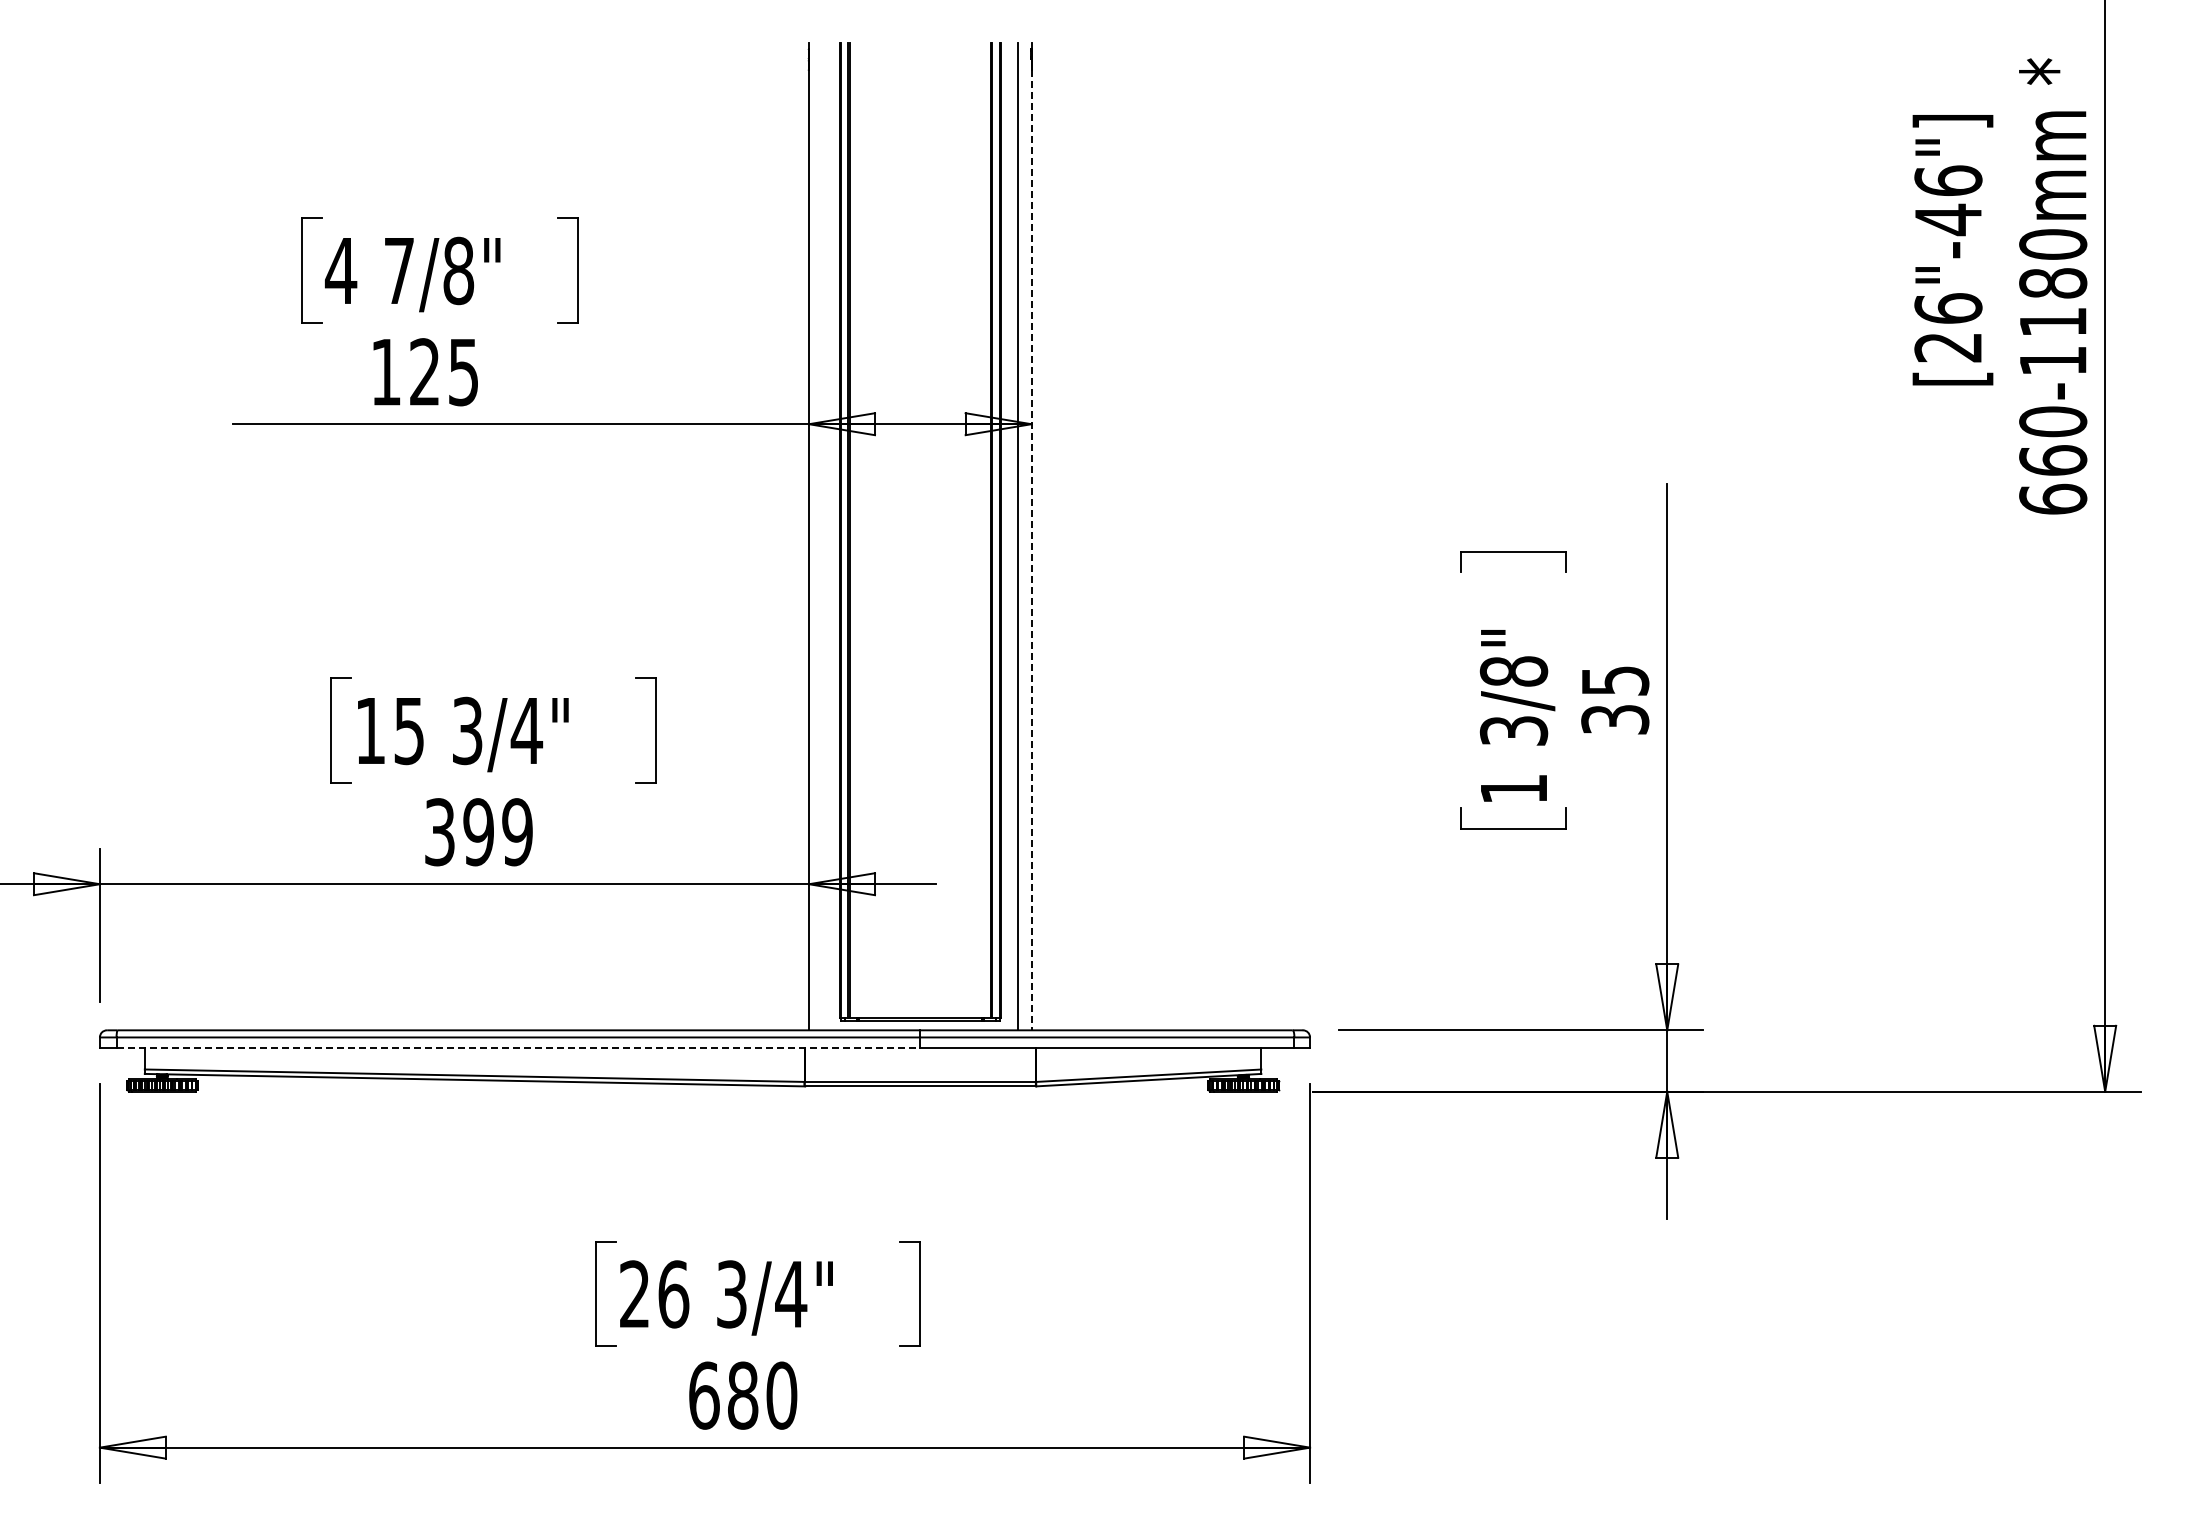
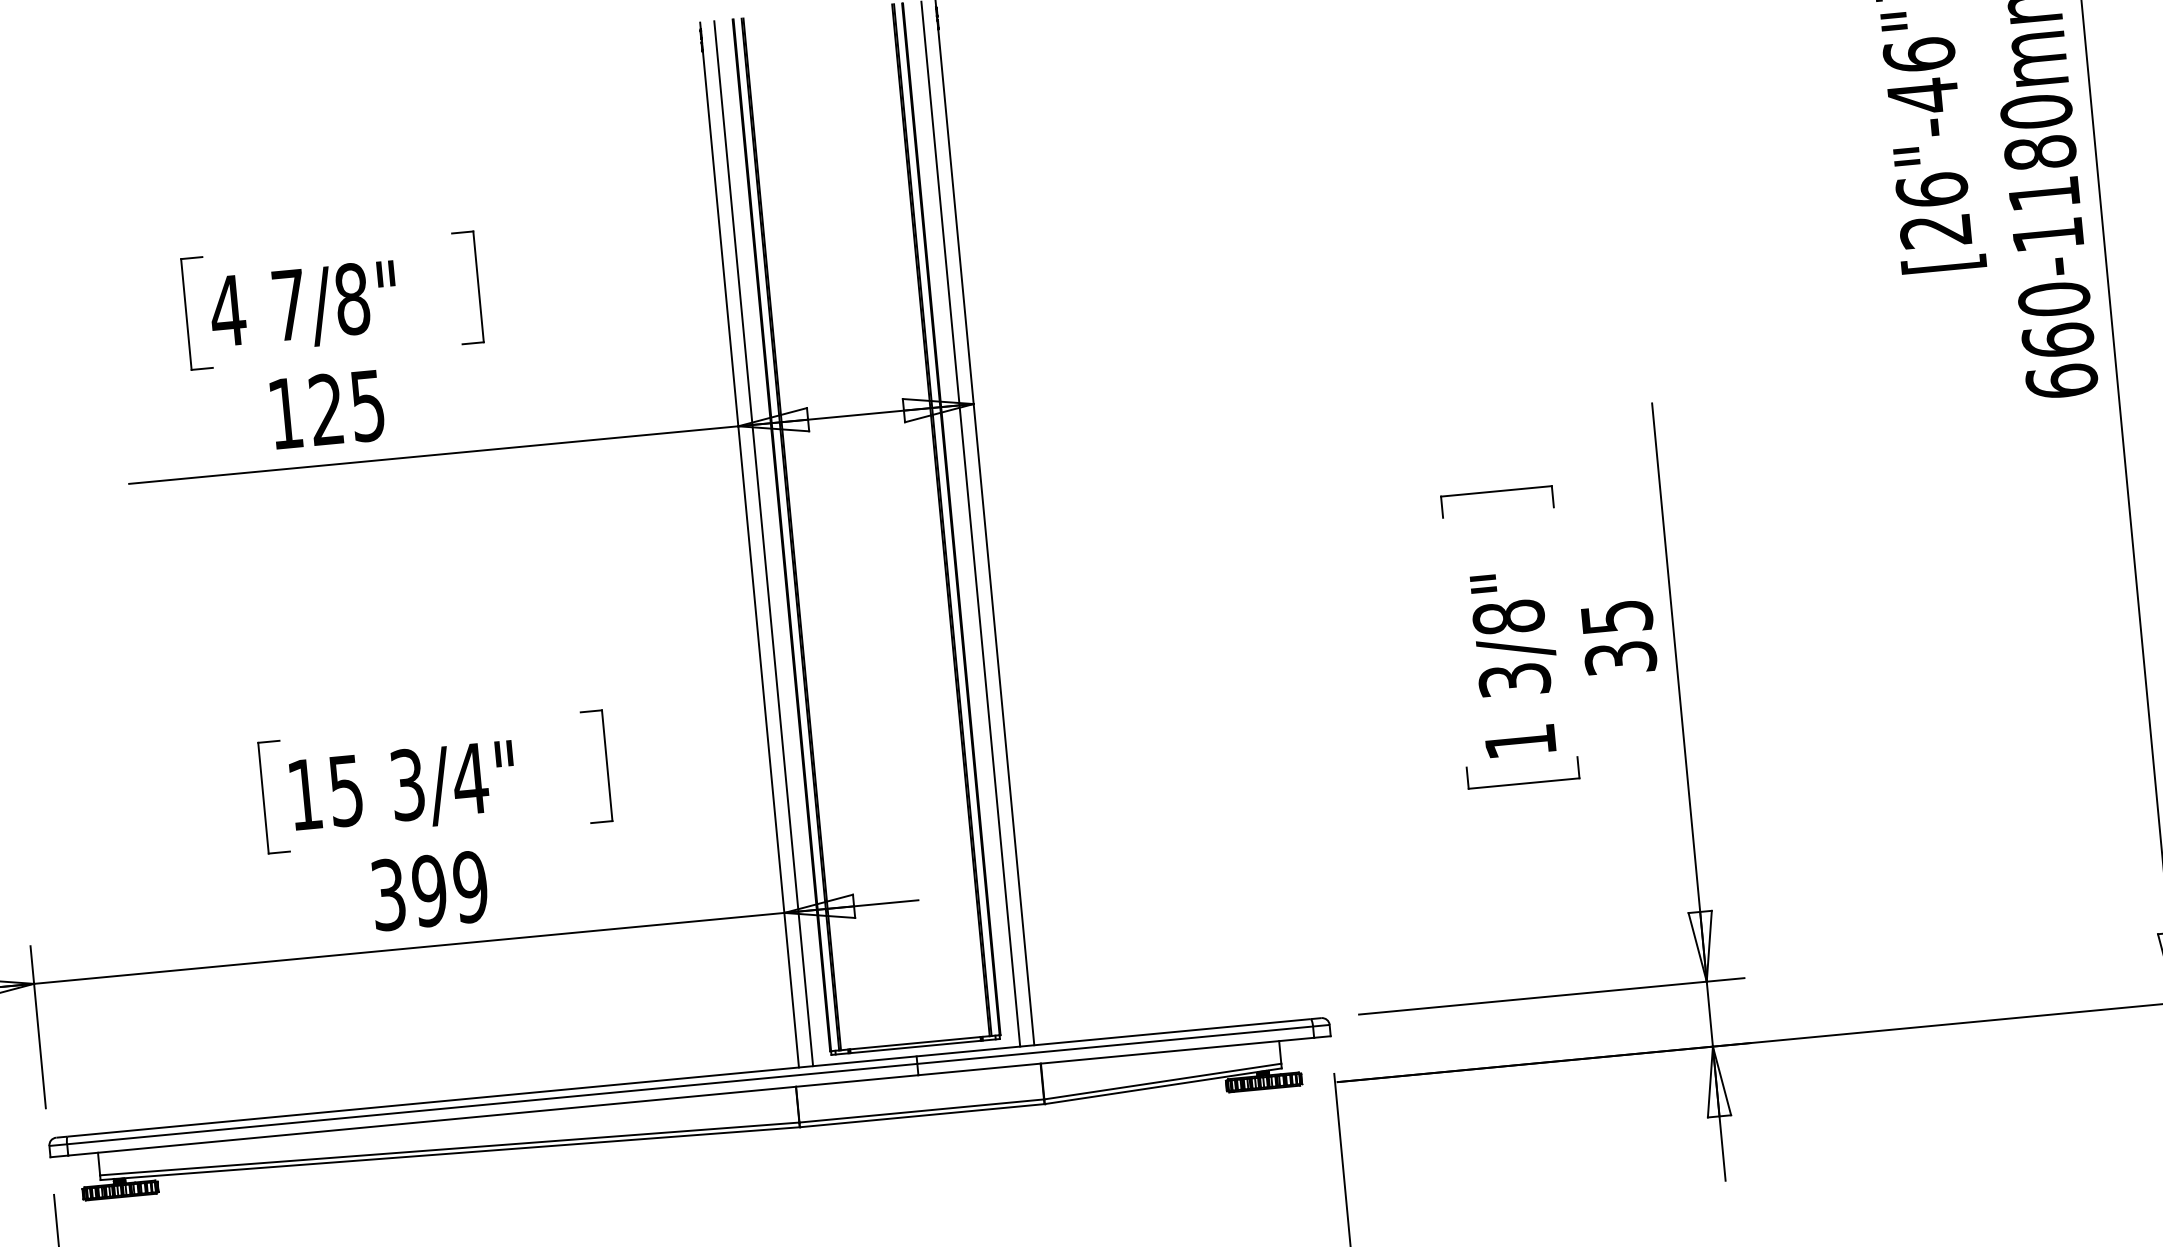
line: (822, 536) -> (763, 543), added
line: (1031, 544) -> (985, 531), dashed -> solid
line: (518, 1048) -> (493, 1115), dashed -> solid

